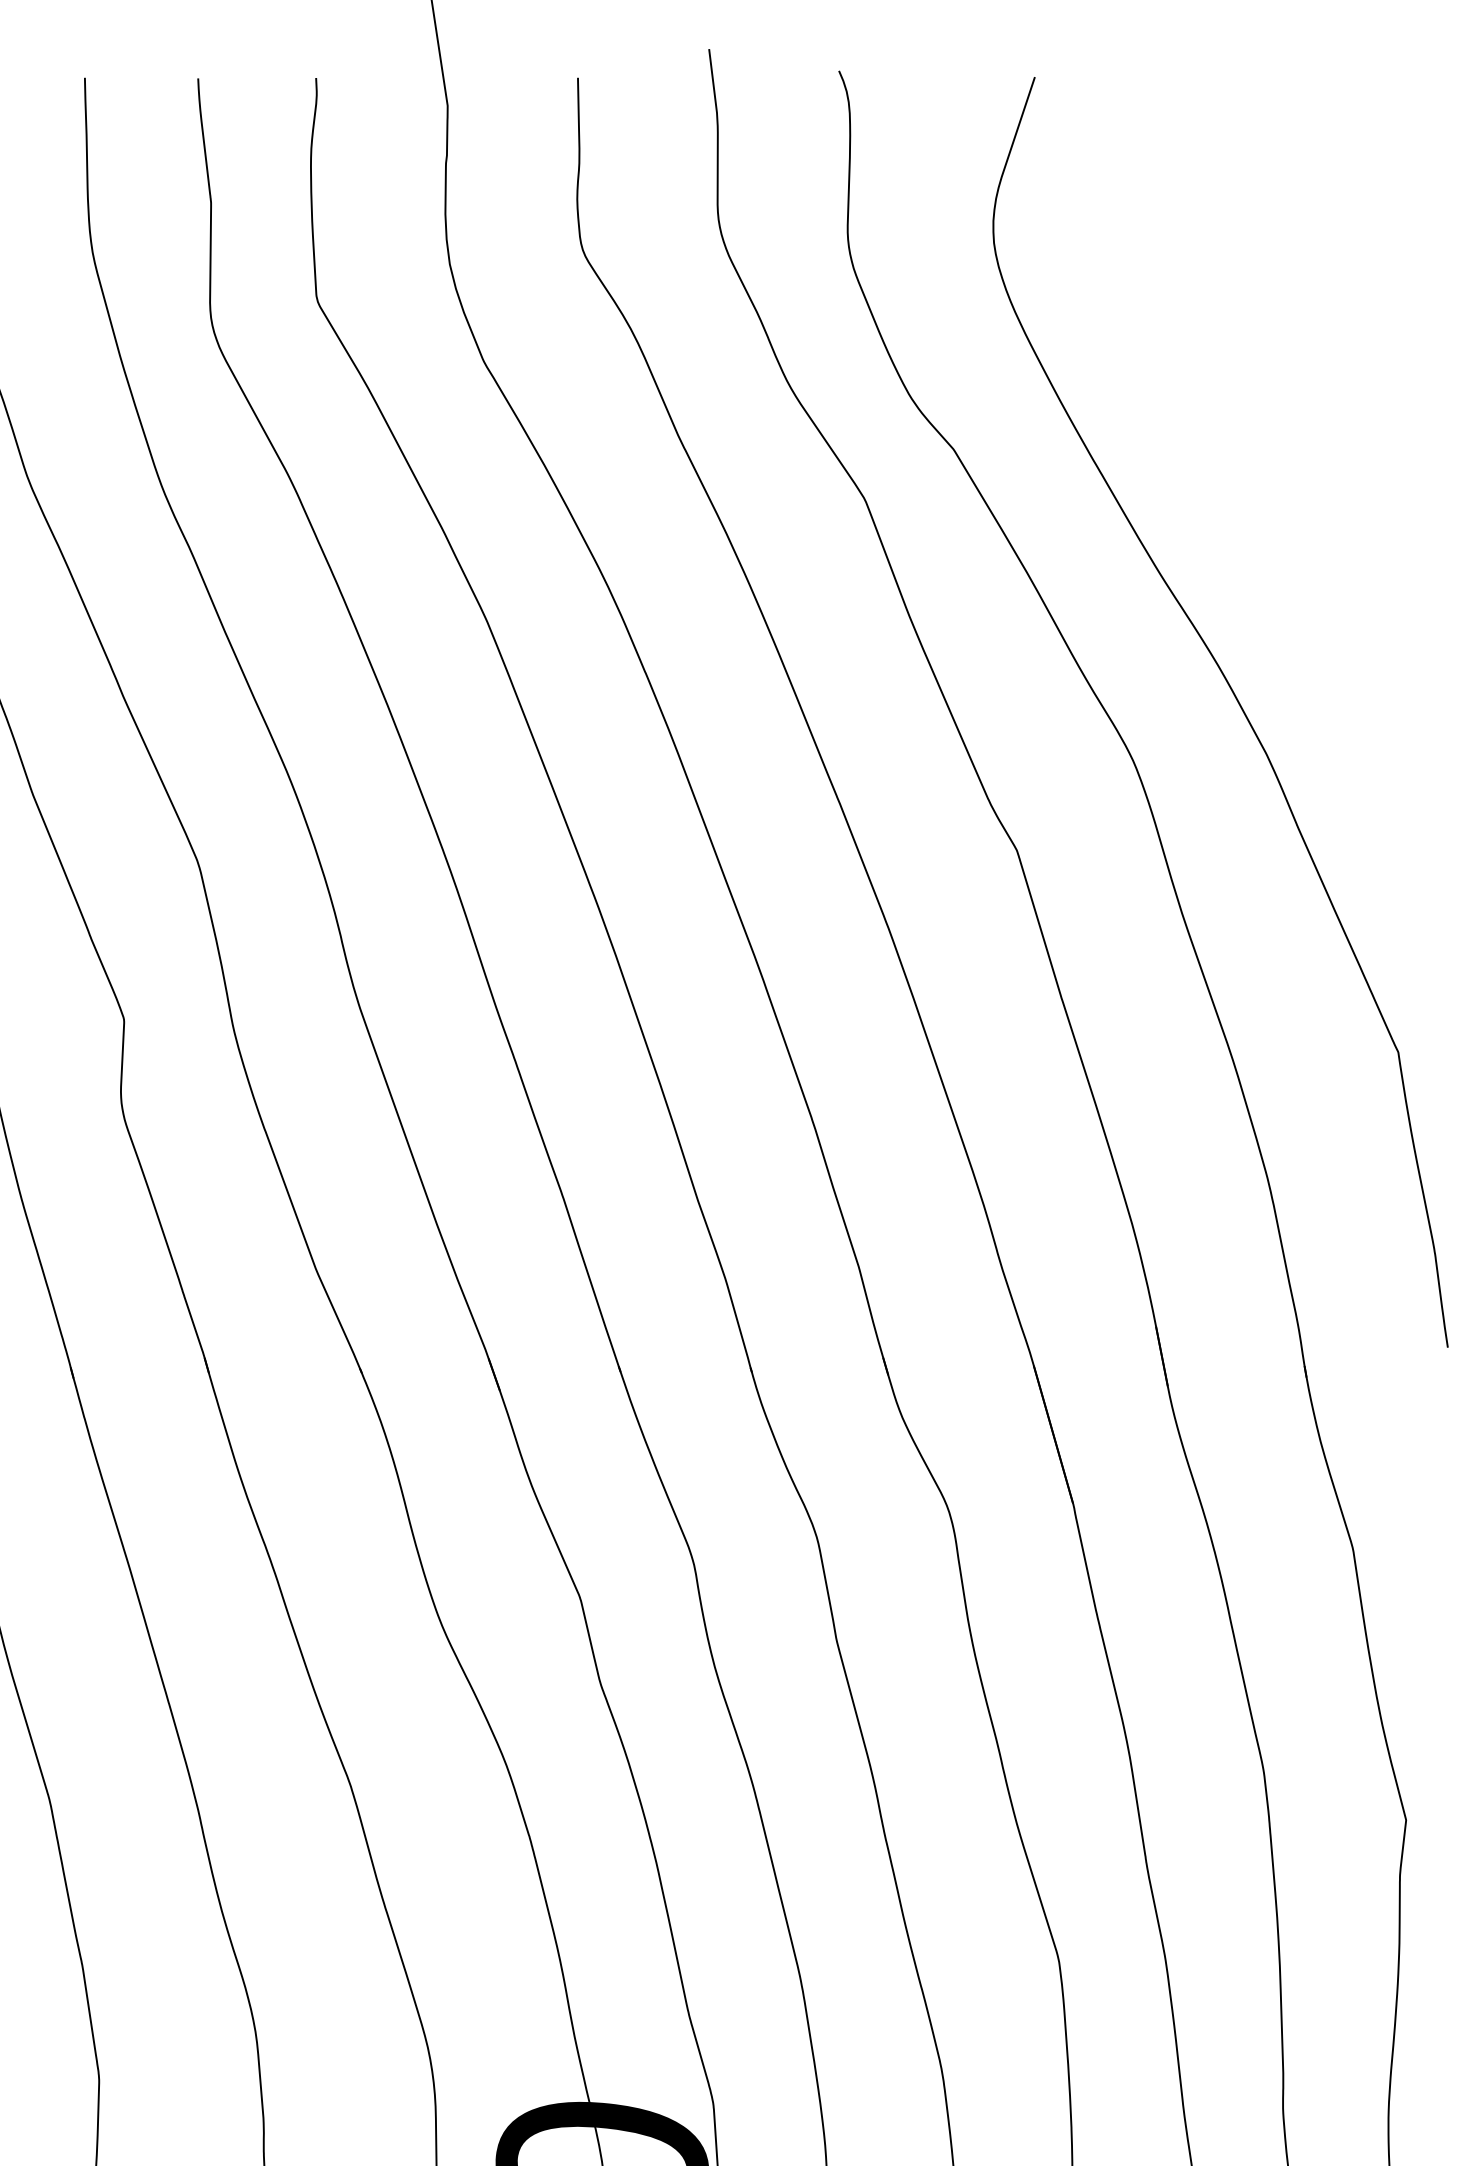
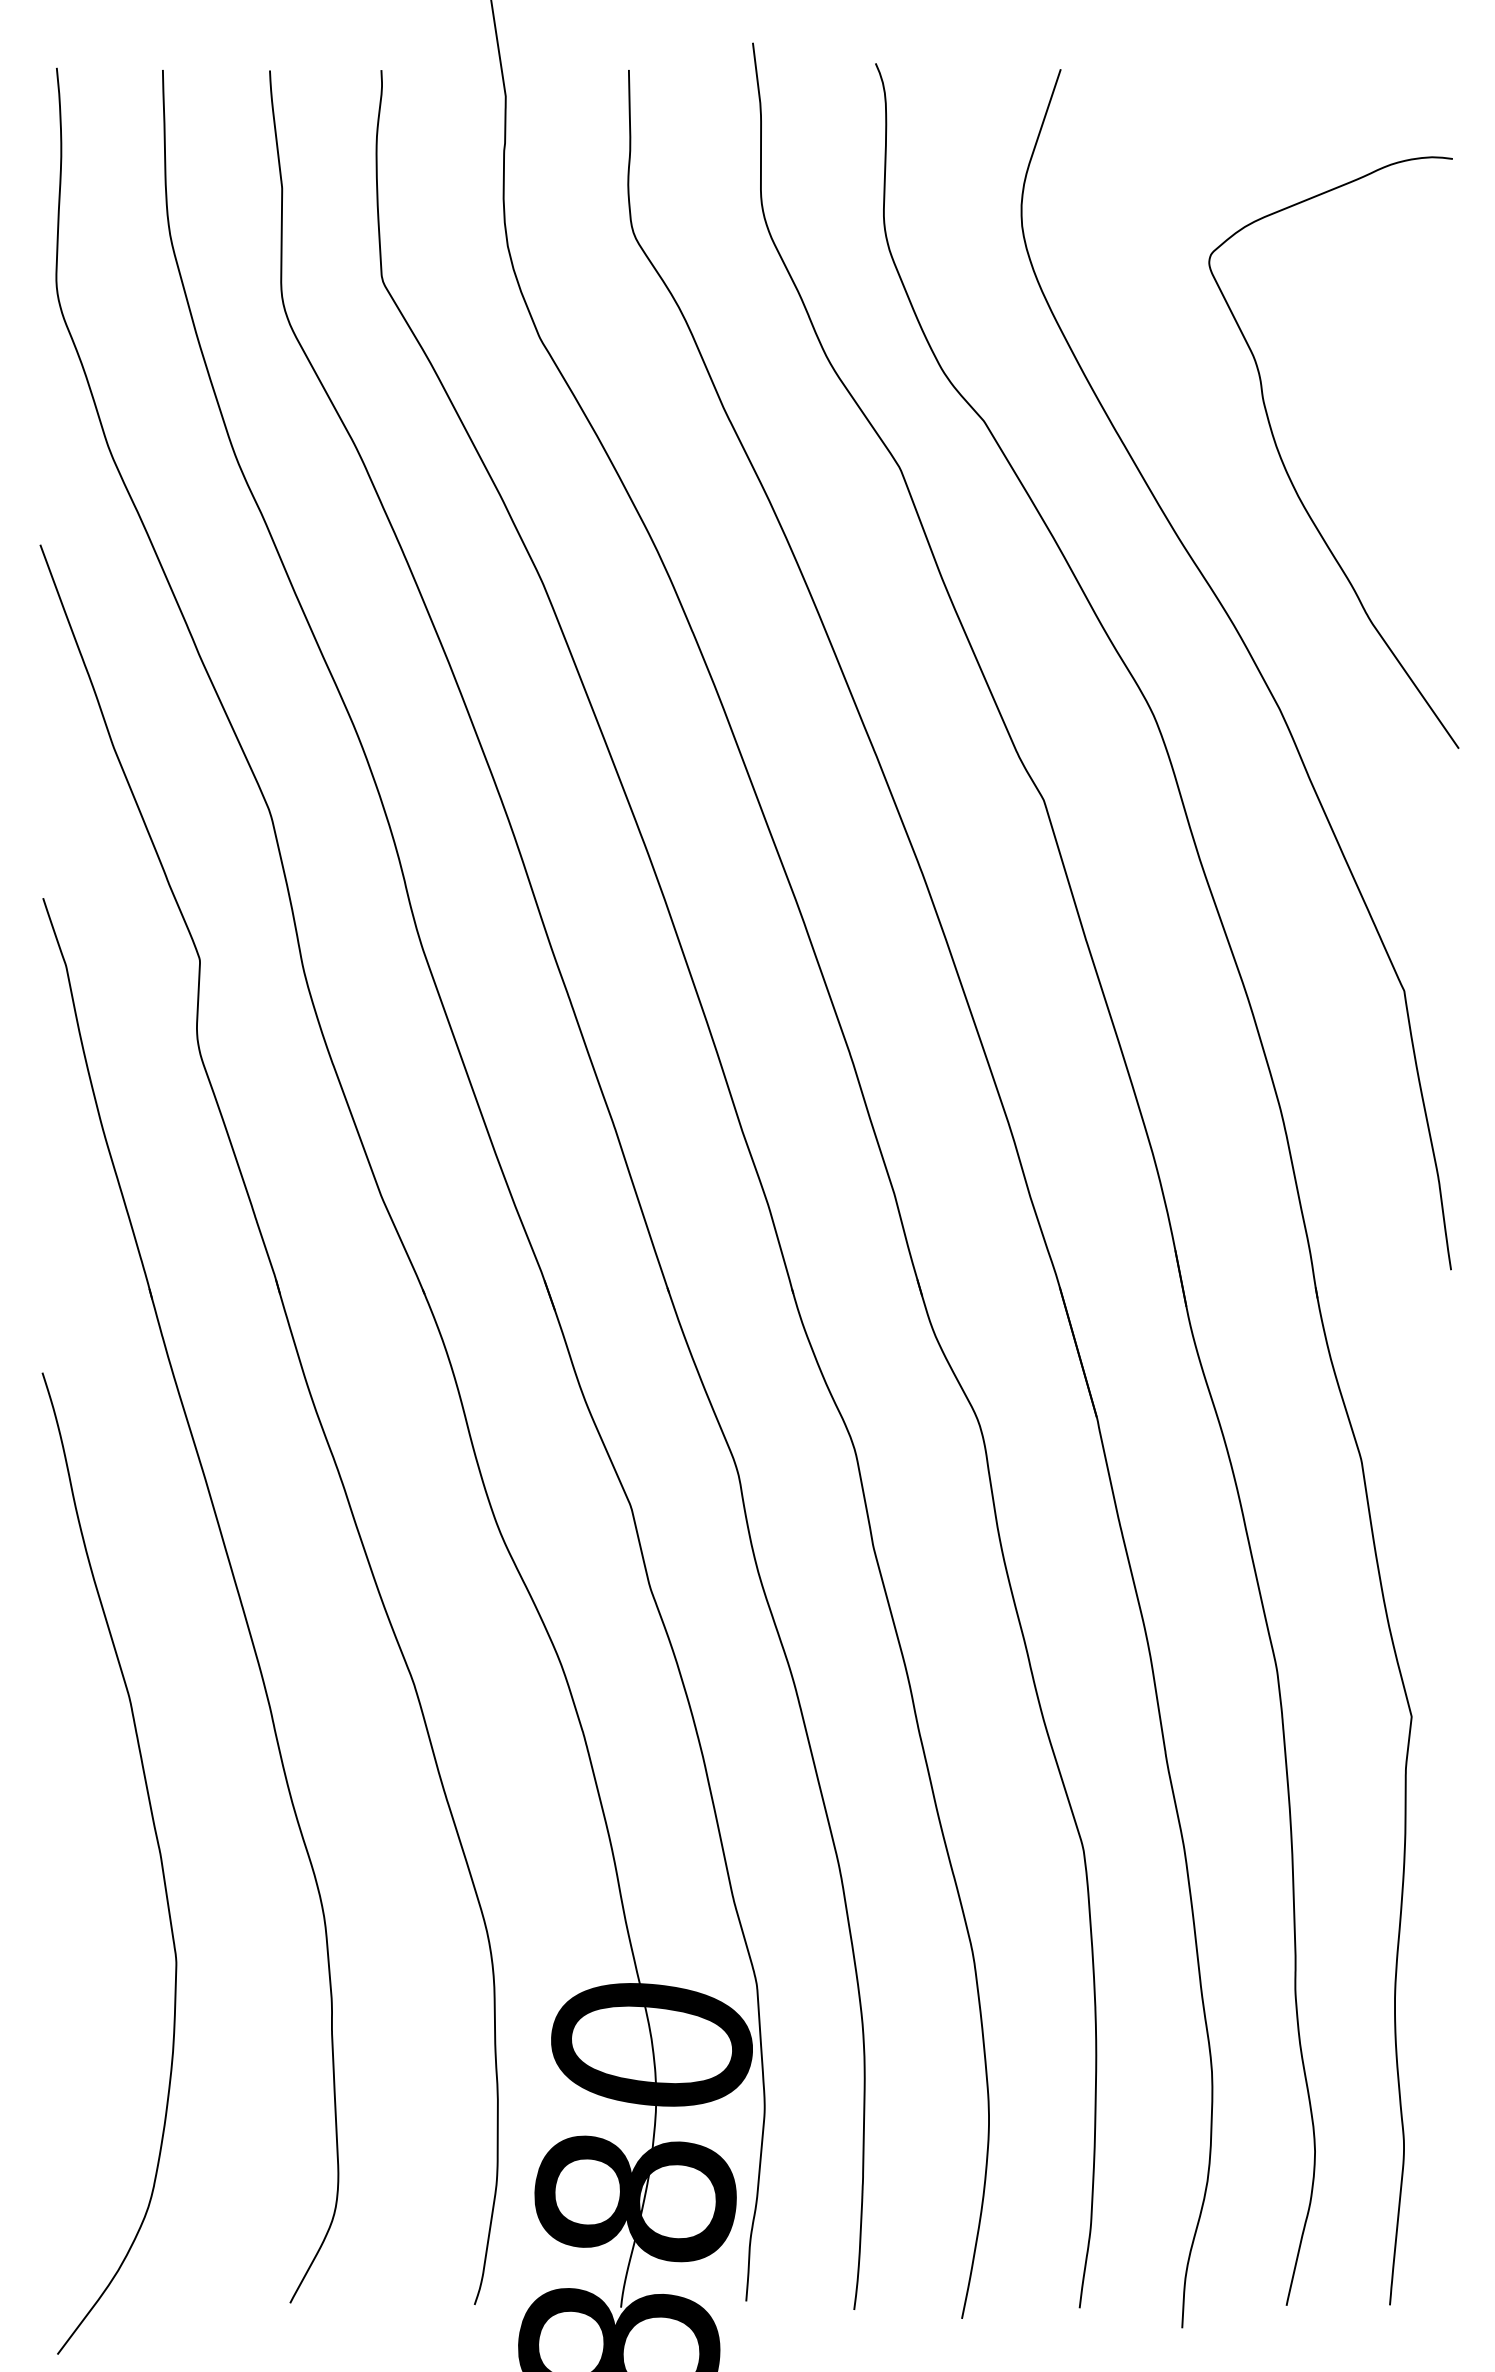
curve: (1274, 501) -> (1287, 470), added

